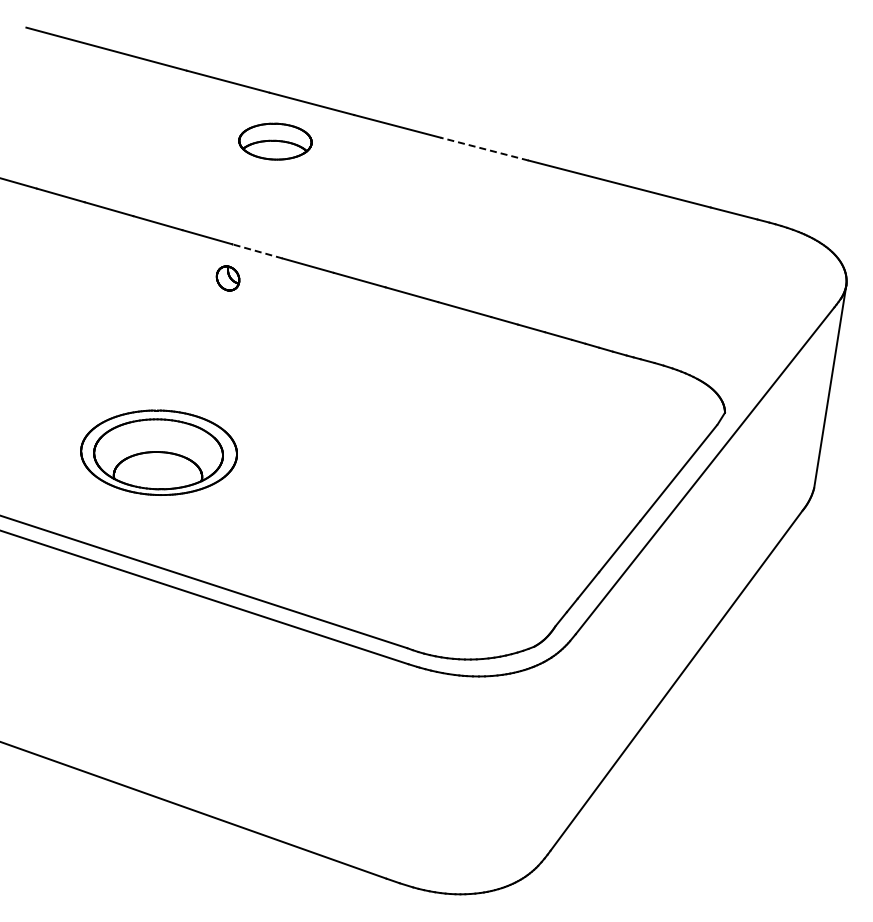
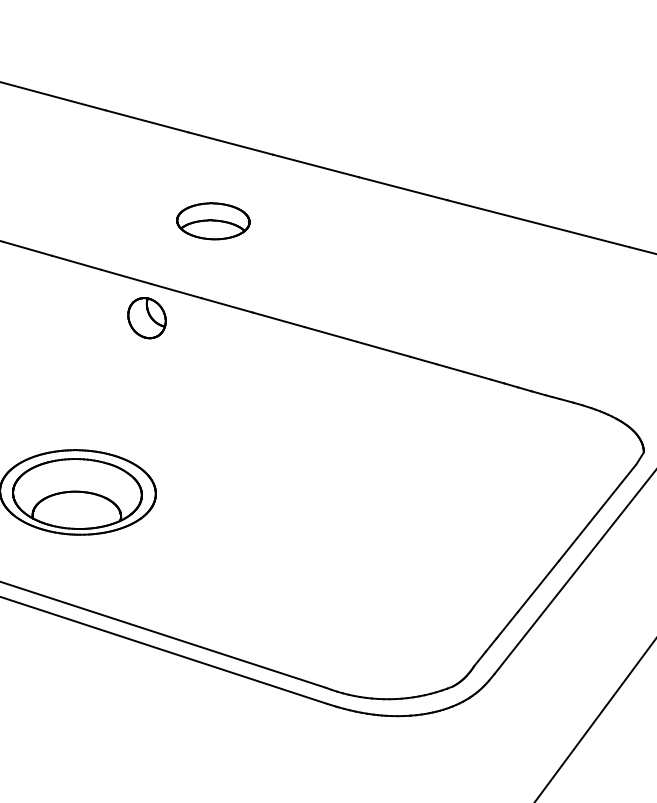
part: (275, 141) -> (213, 221), moved
line: (484, 149) -> (403, 189), dashed -> solid
line: (257, 251) -> (176, 291), dashed -> solid
part: (227, 278) -> (146, 318), size x1.67

